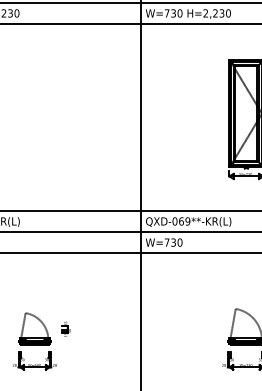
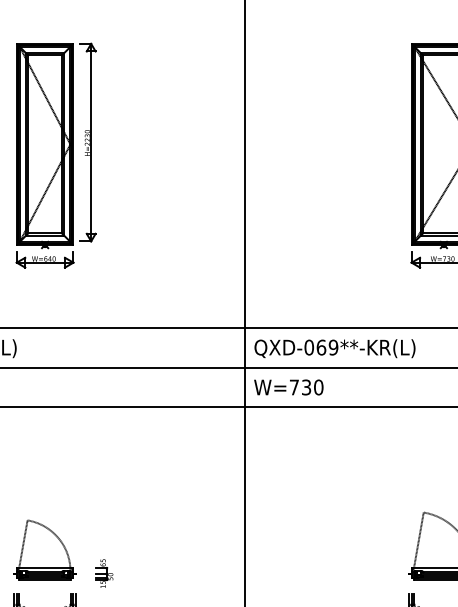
part: (40, 119) -> (55, 155), added
part: (65, 328) -> (102, 572), moved

